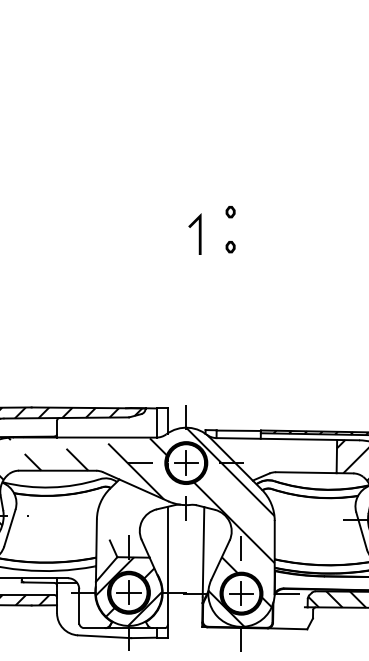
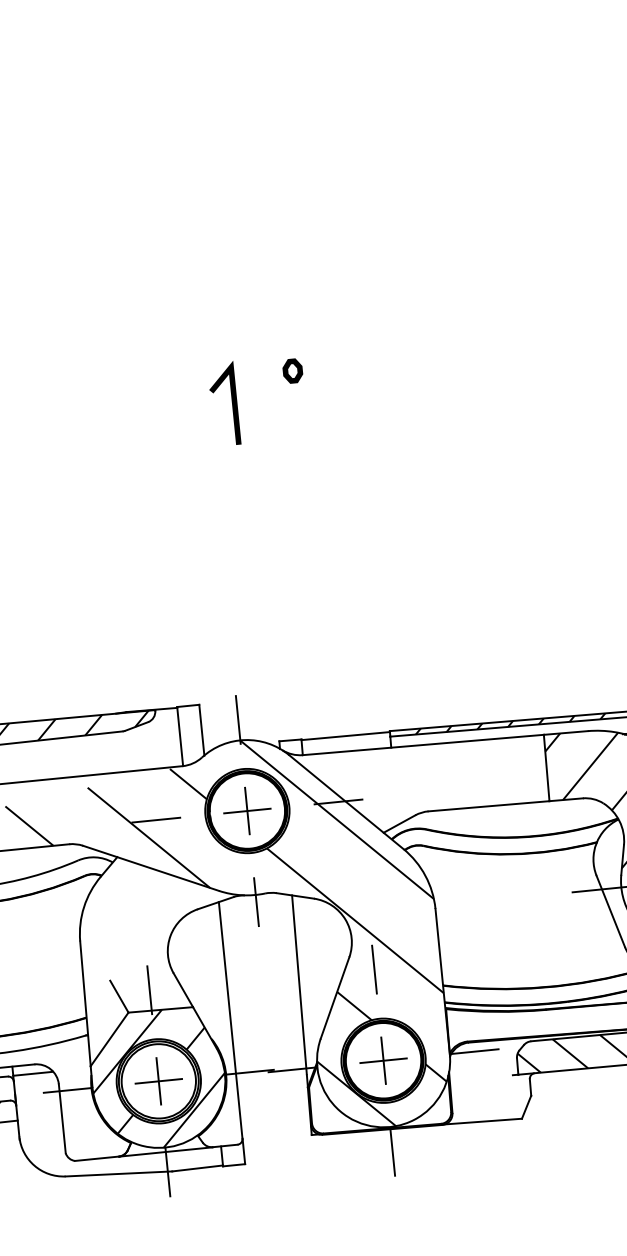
part: (230, 212) -> (285, 302), removed
line: (198, 233) -> (231, 402), moved

